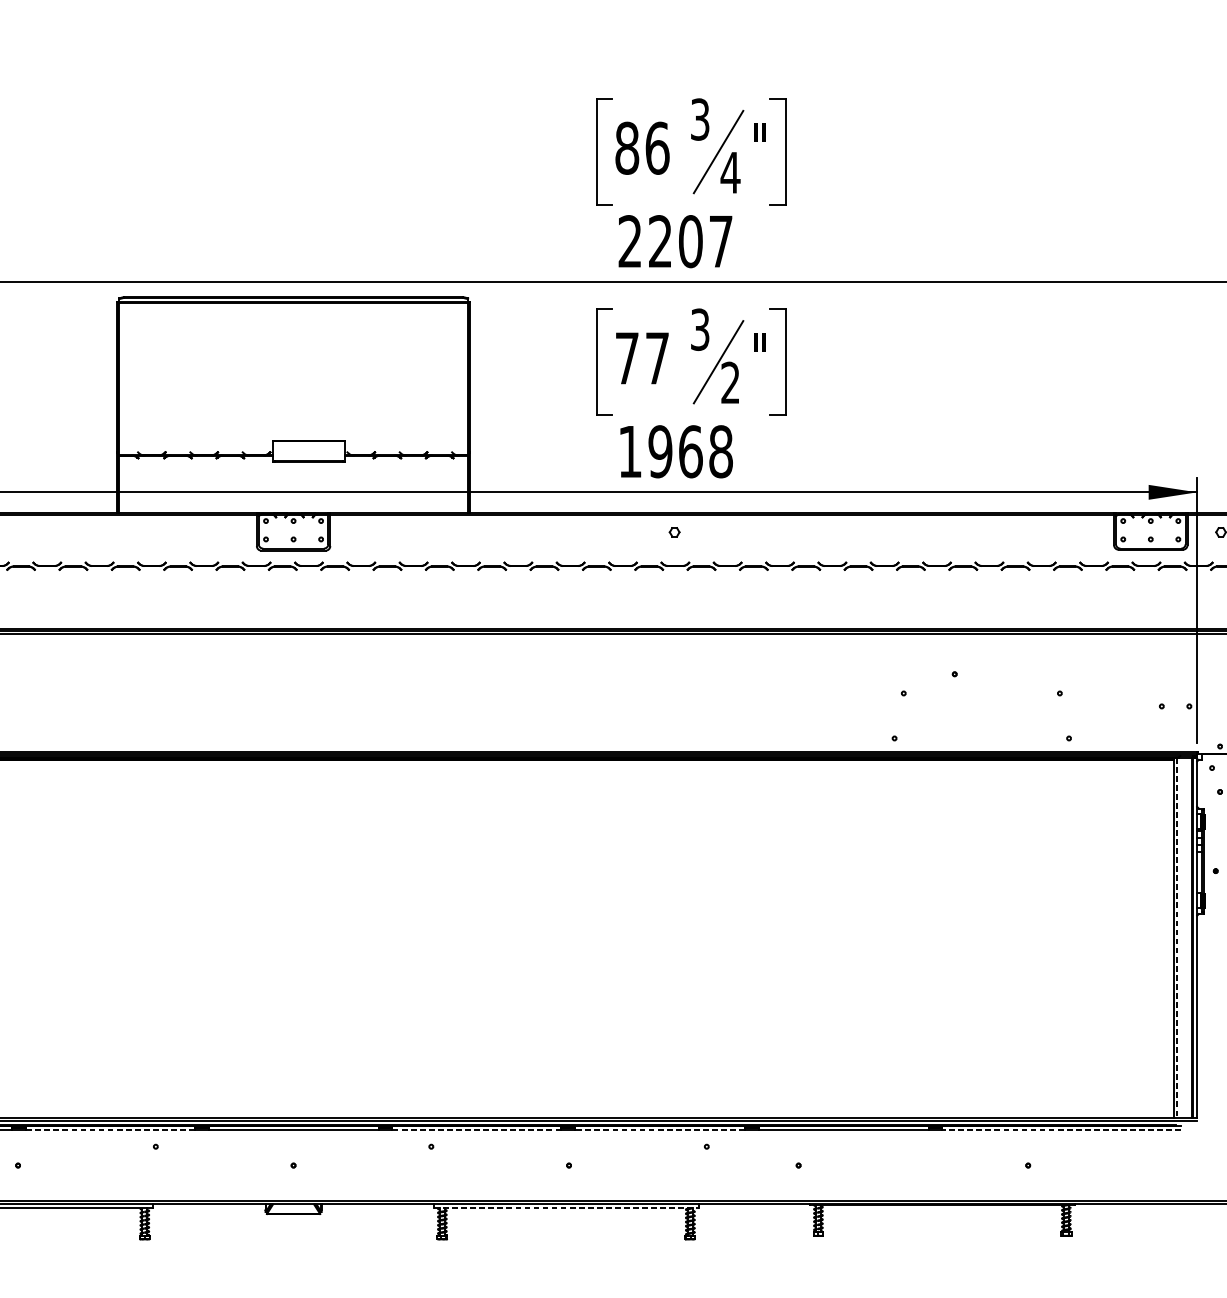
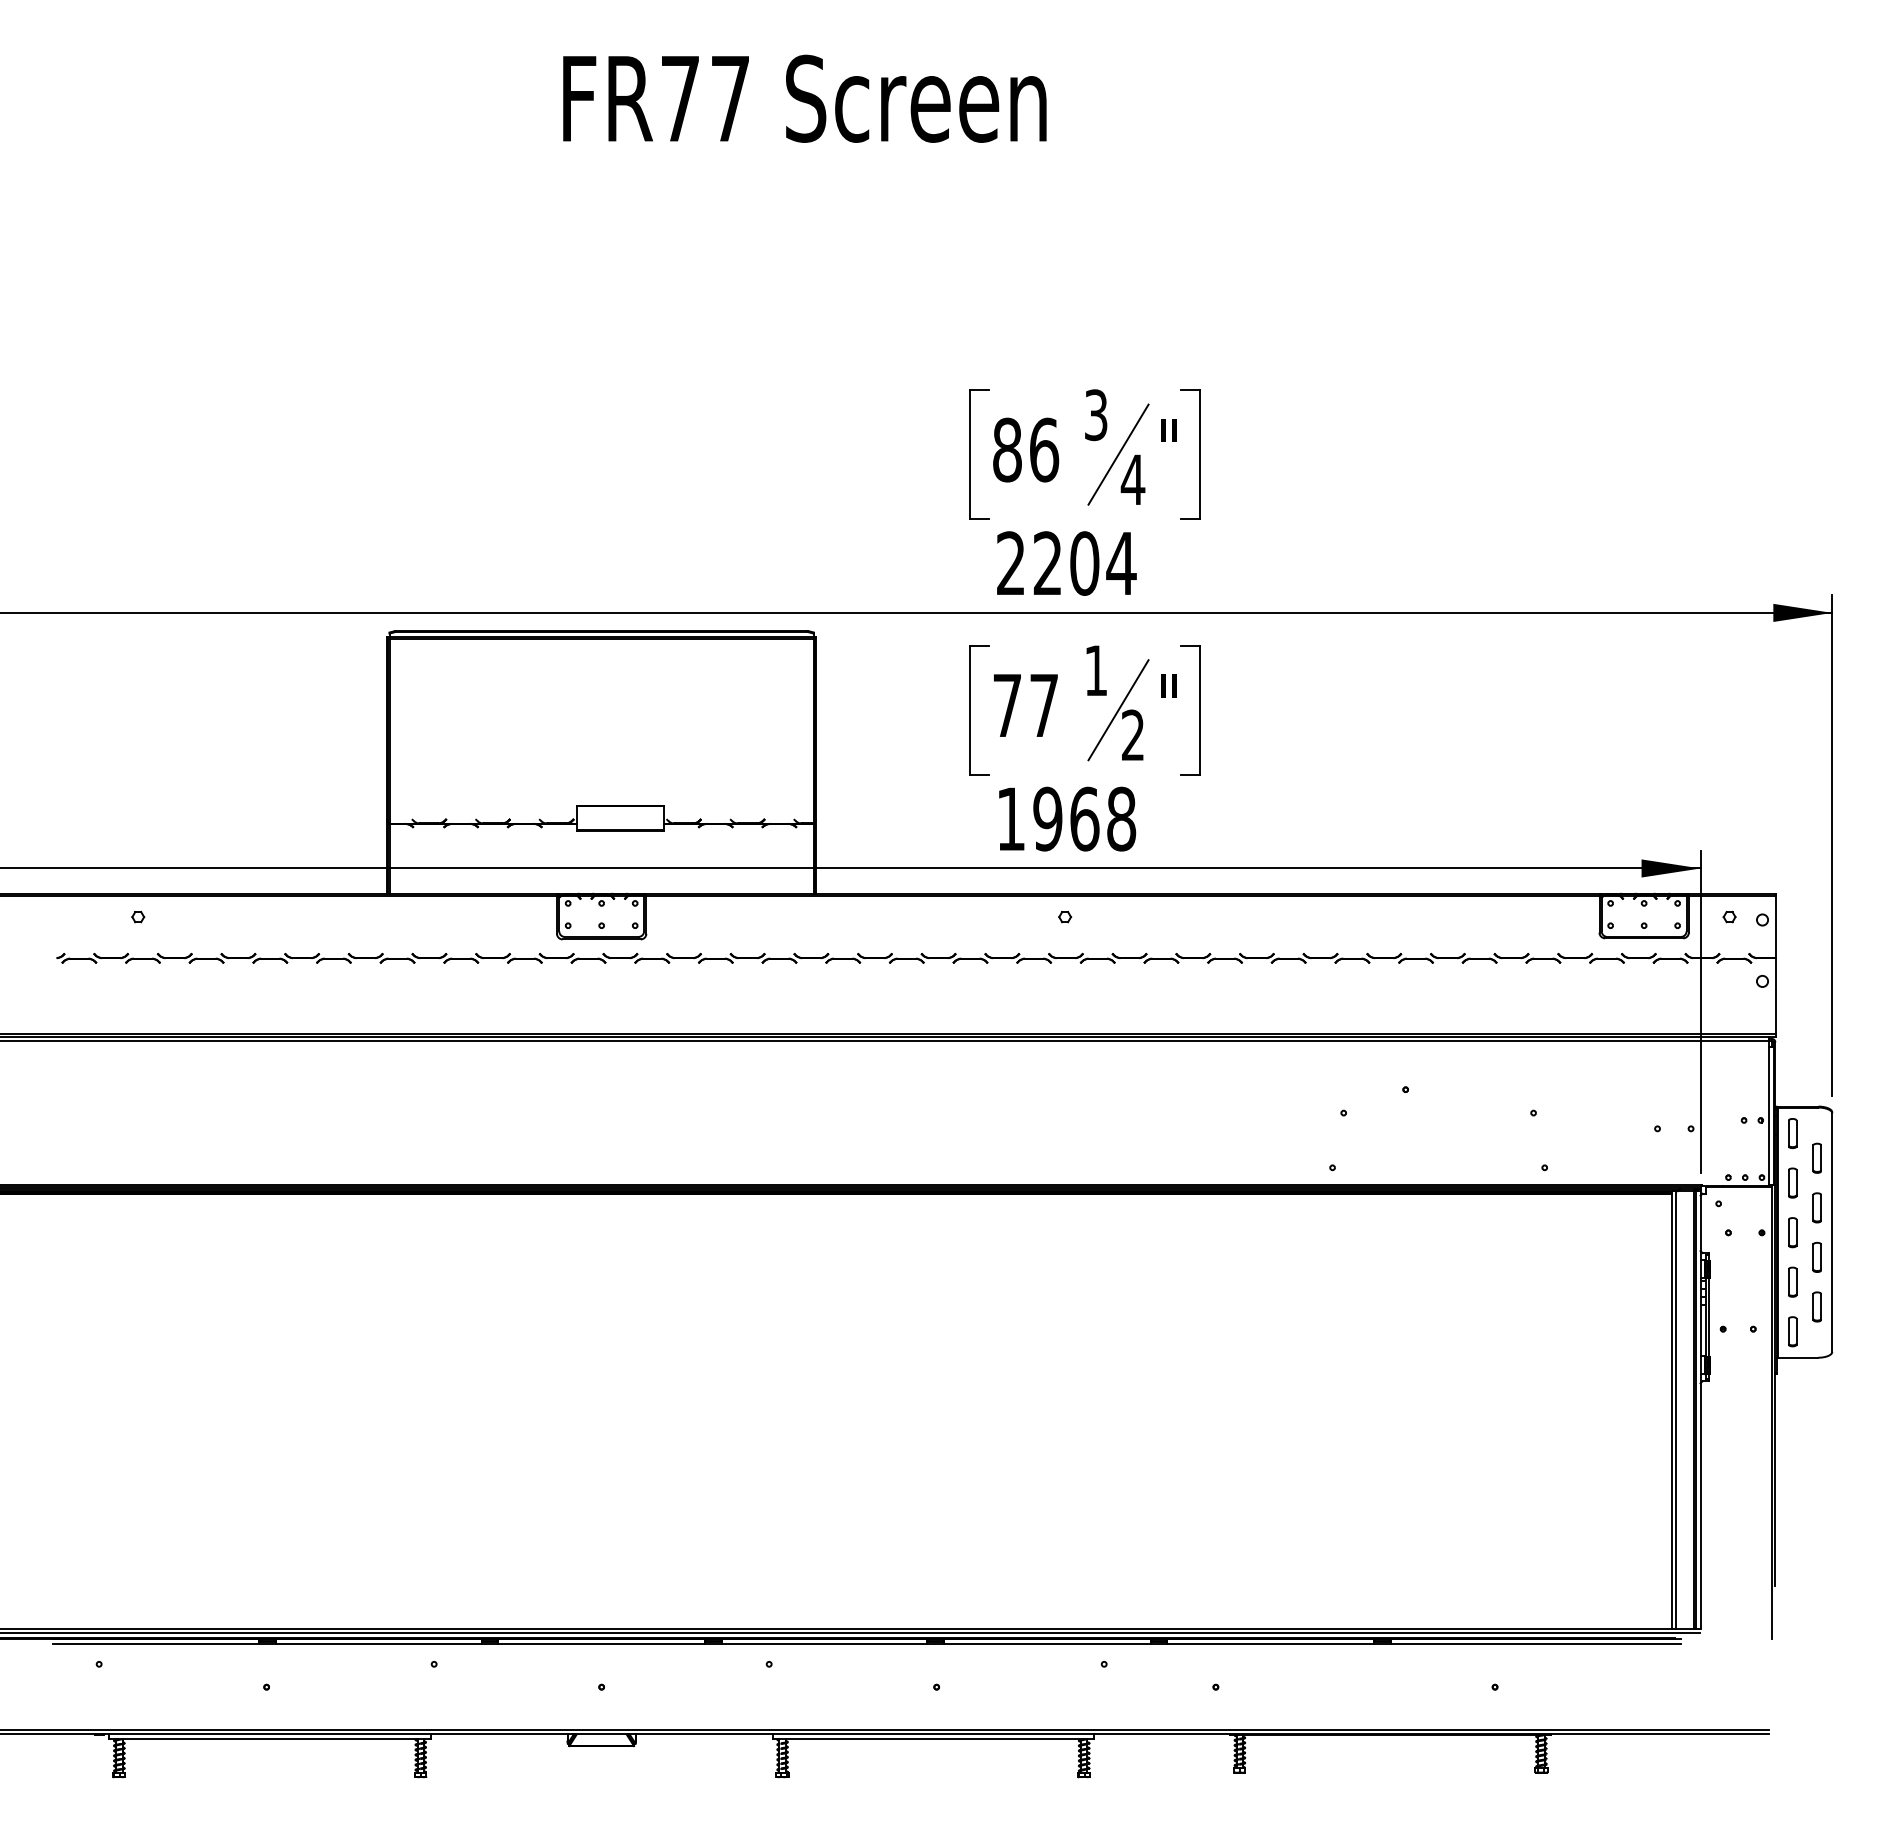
text: (721, 241) -> (1121, 563), 2207 -> 2204
text: (700, 329) -> (1096, 670), 3 -> 1
line: (1177, 938) -> (1676, 1410), dashed -> solid
line: (110, 1129) -> (378, 1643), dashed -> solid
line: (476, 1129) -> (824, 1643), dashed -> solid
line: (659, 1129) -> (1046, 1643), dashed -> solid
line: (1061, 1129) -> (1535, 1643), dashed -> solid
line: (566, 1208) -> (933, 1739), dashed -> solid

